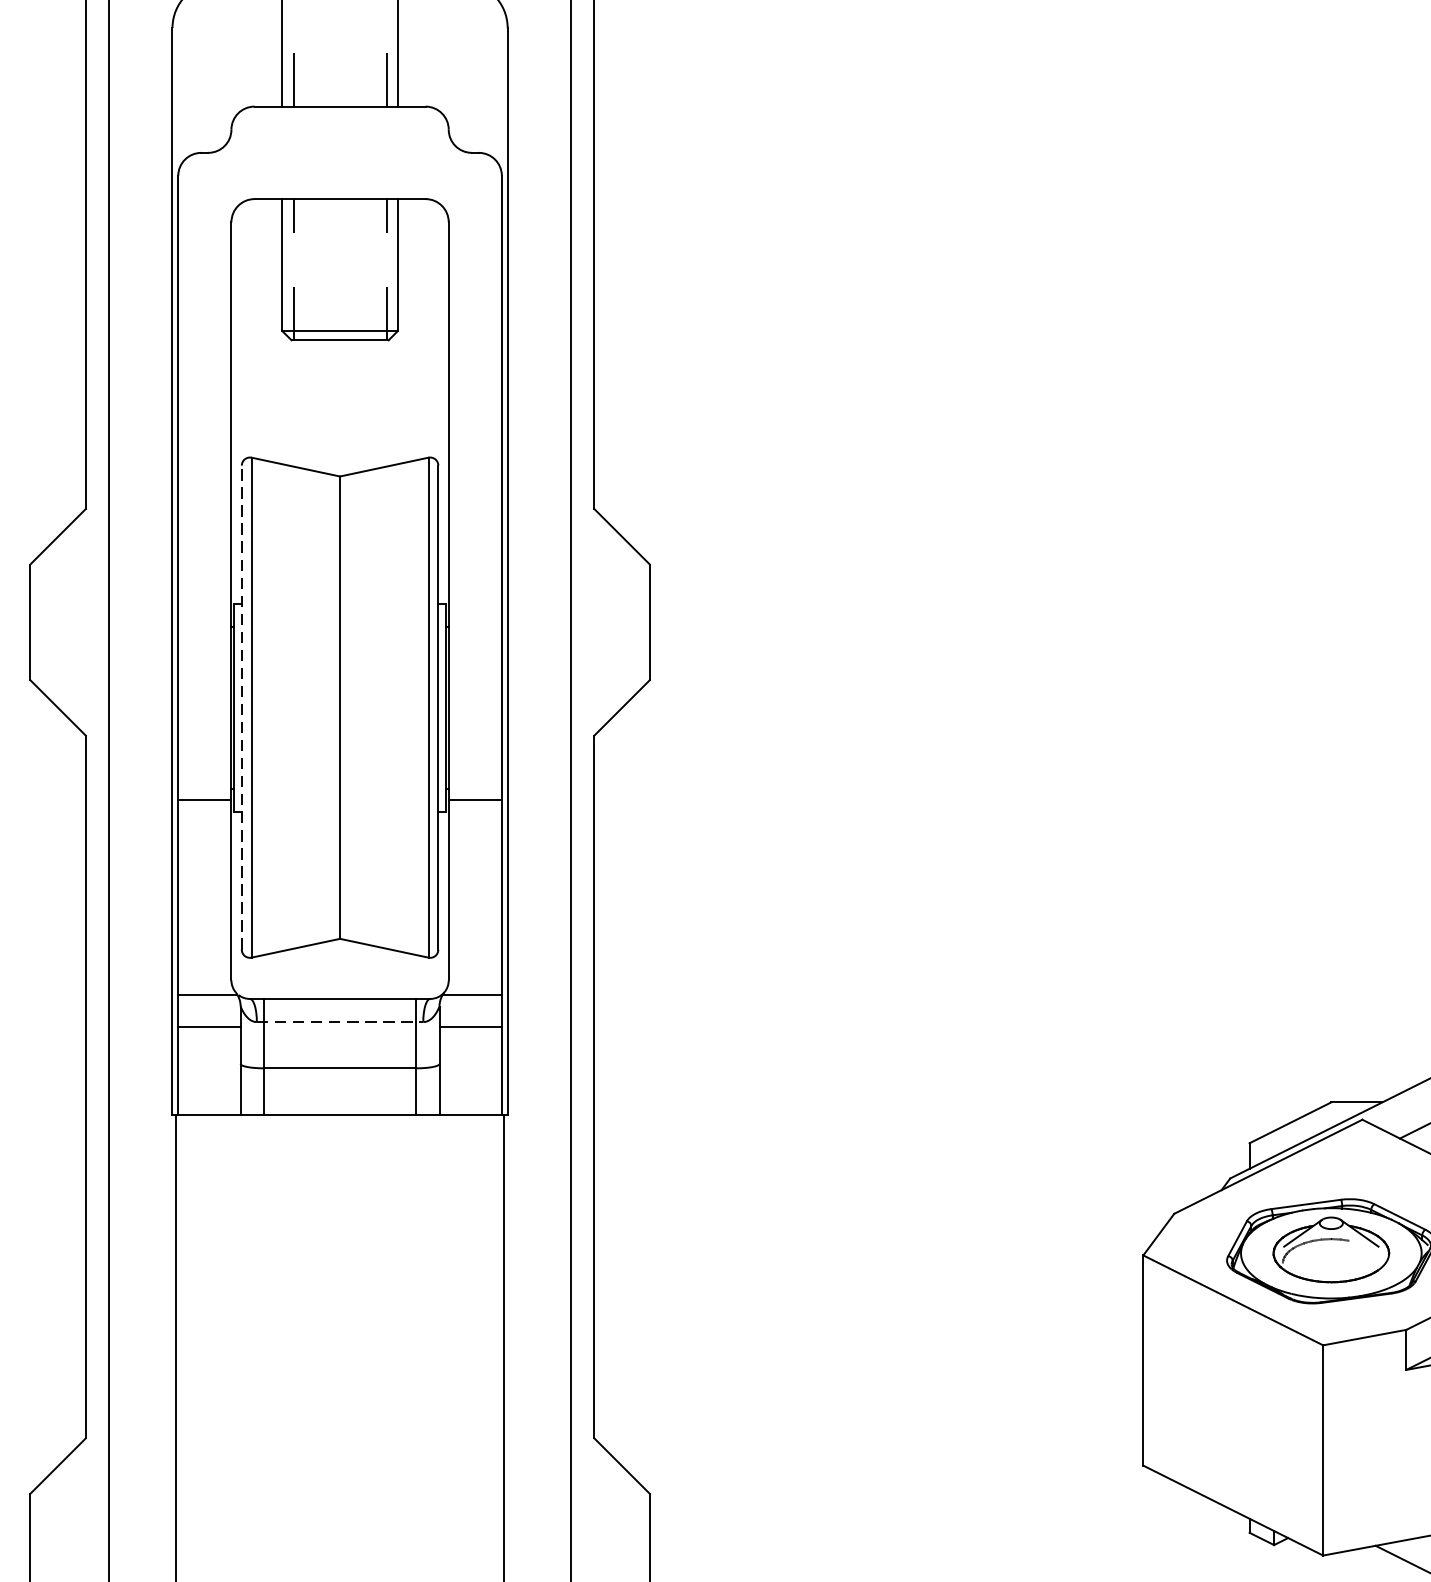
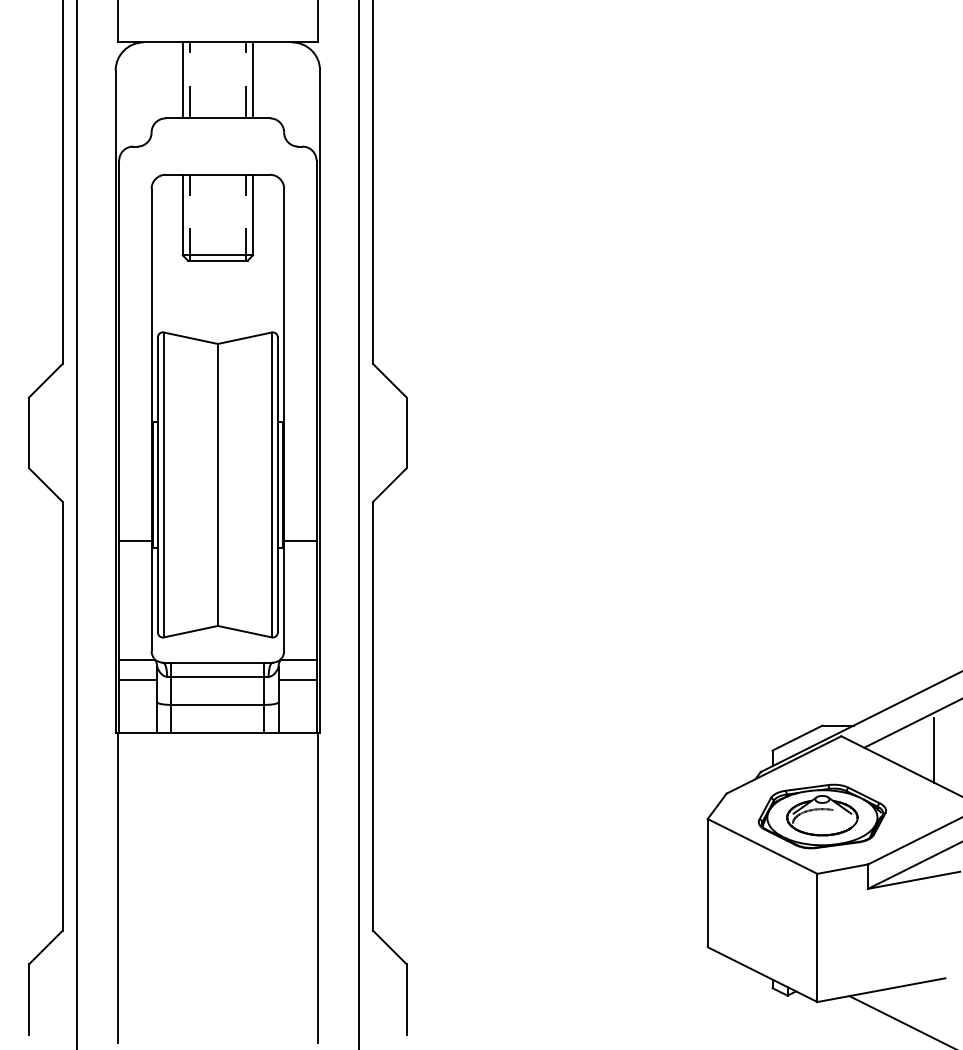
line: (241, 706) -> (157, 484), dashed -> solid
line: (339, 1021) -> (217, 676), dashed -> solid

